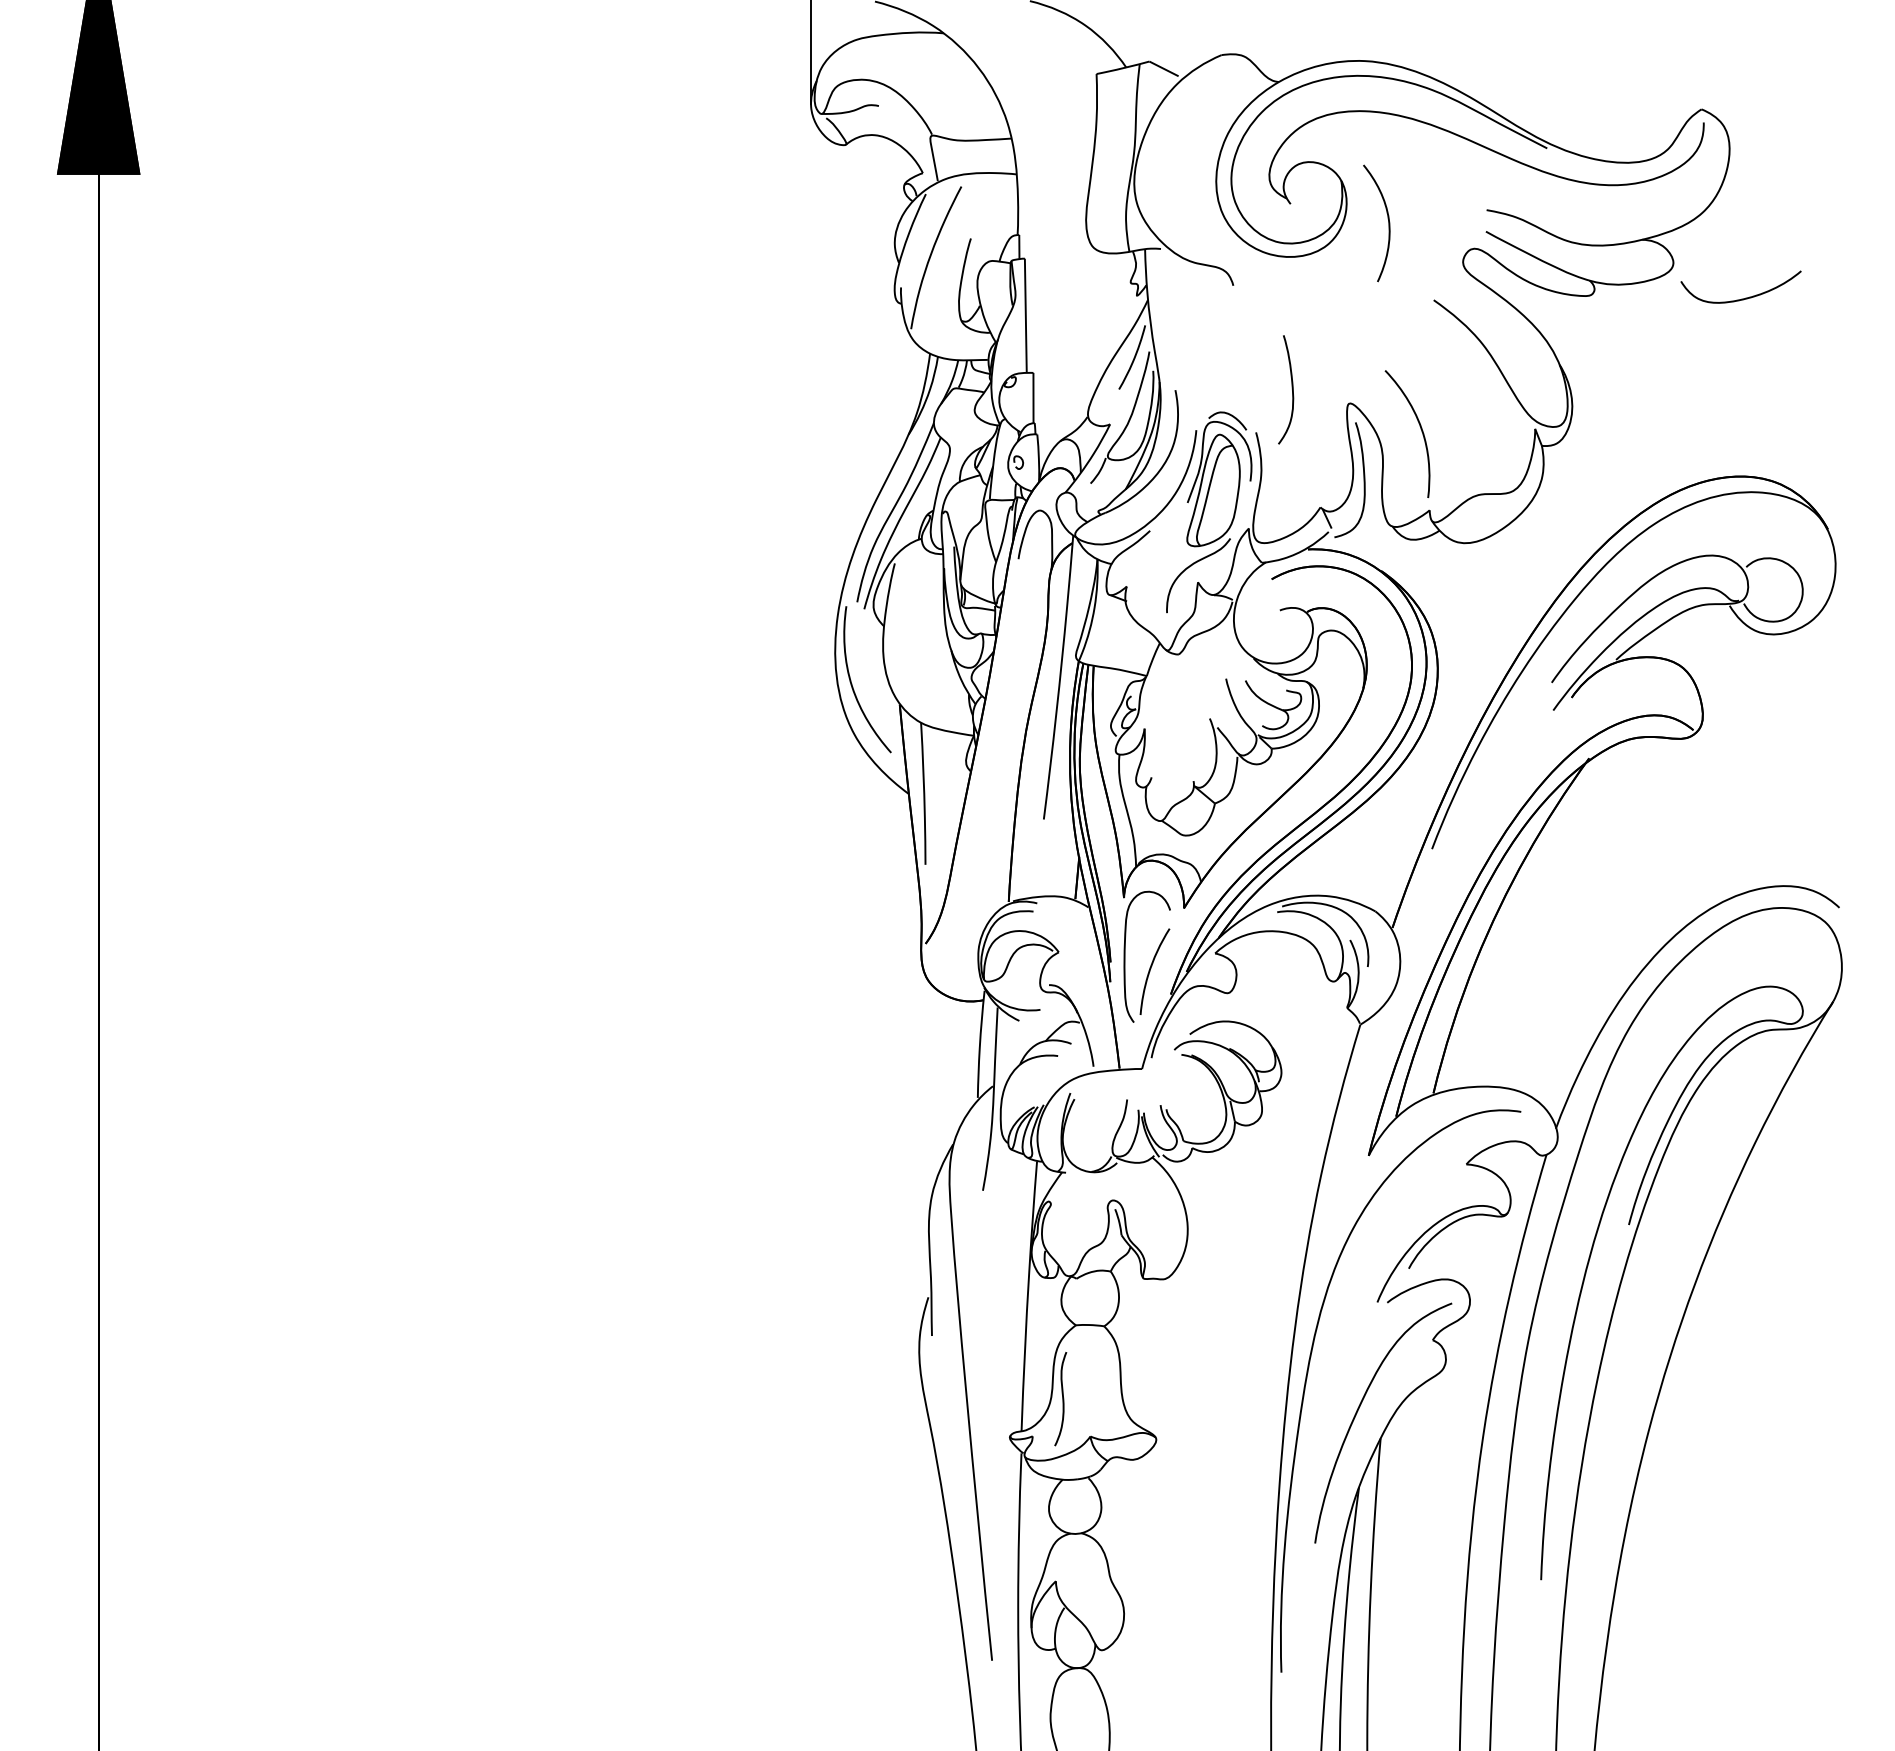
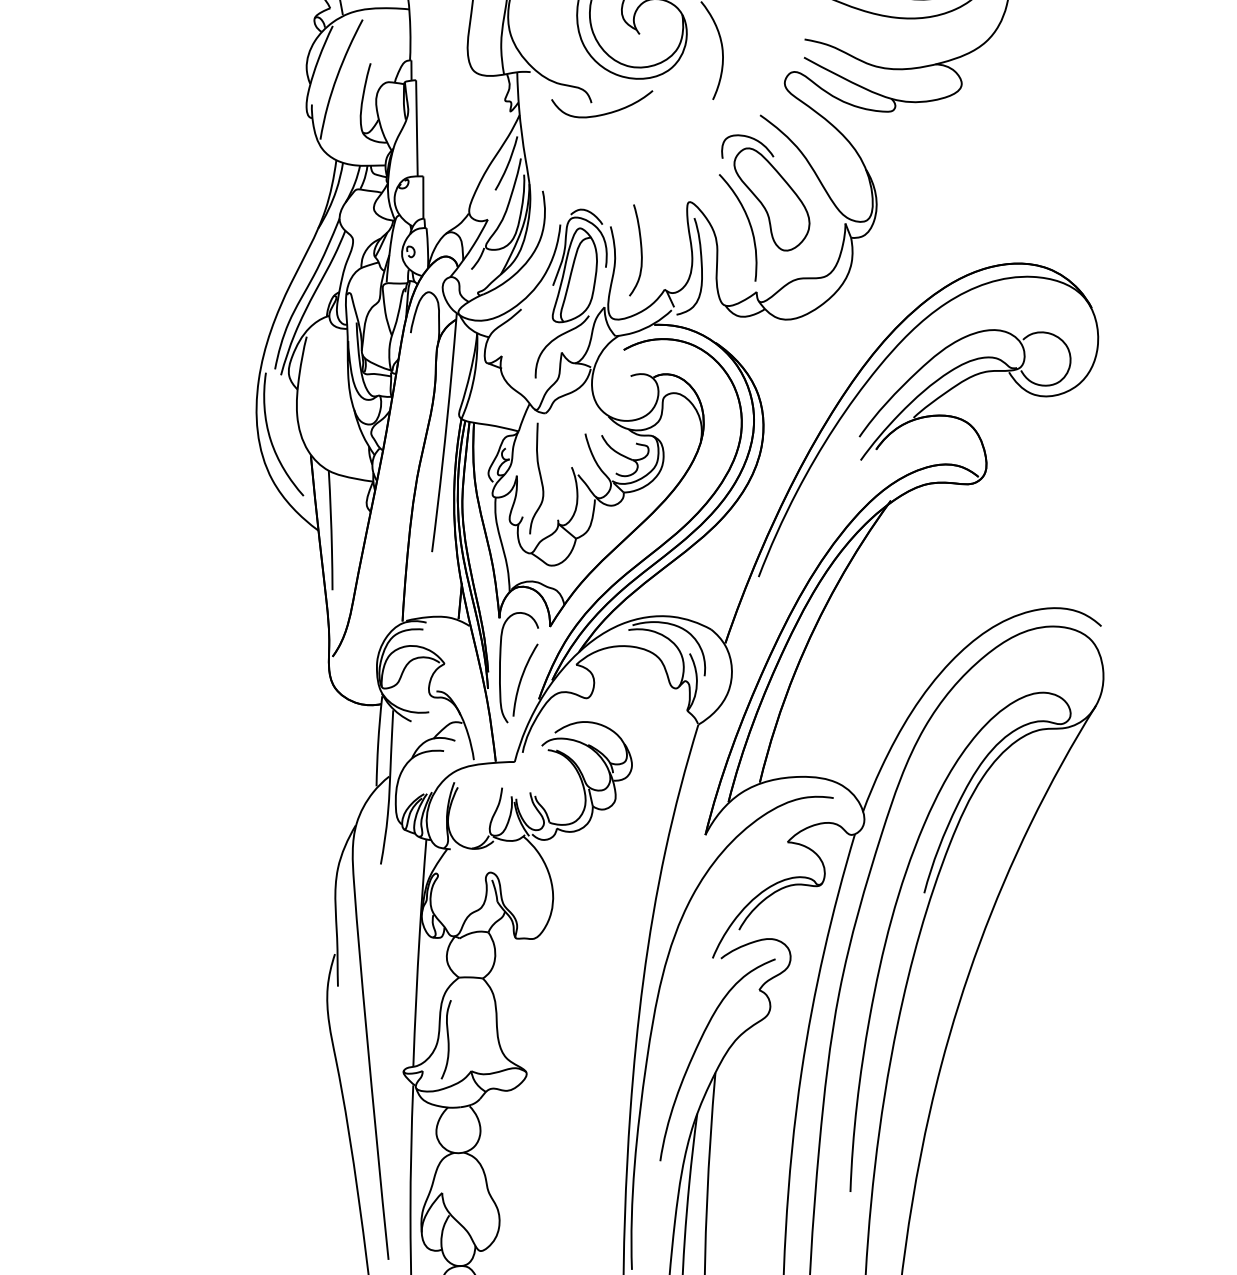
curve: (1741, 298) -> (602, 113), moved
curve: (1291, 388) -> (640, 249), moved
part: (1440, 392) -> (765, 192), added
curve: (1171, 728) -> (539, 475), added

